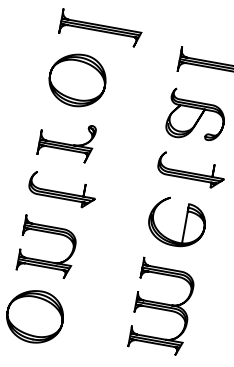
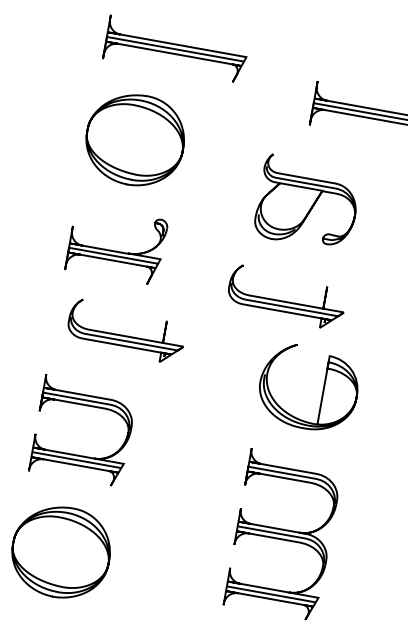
part: (194, 113) -> (304, 197), moved
curve: (188, 171) -> (281, 299), moved
curve: (61, 191) -> (124, 333), moved

